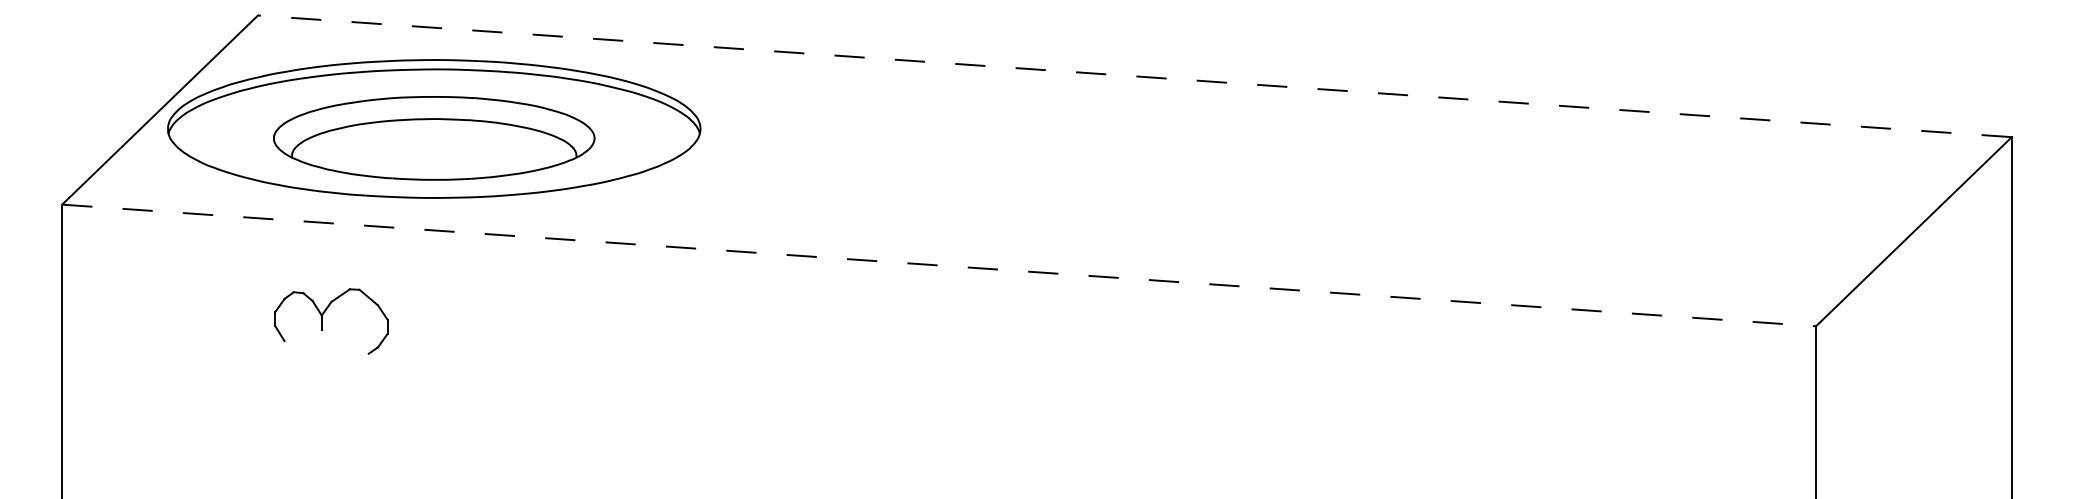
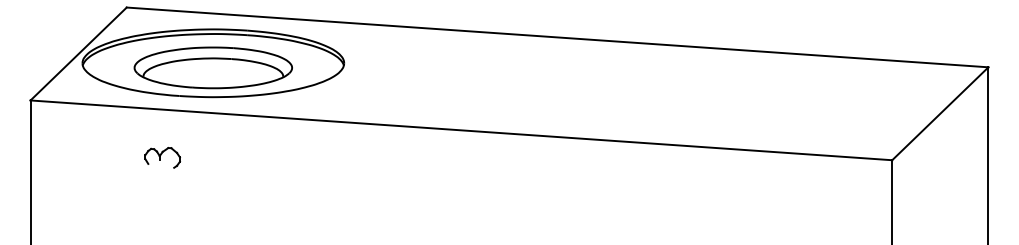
line: (1134, 76) -> (557, 37), dashed -> solid
line: (939, 265) -> (461, 130), dashed -> solid
part: (330, 320) -> (162, 157), size x0.62

